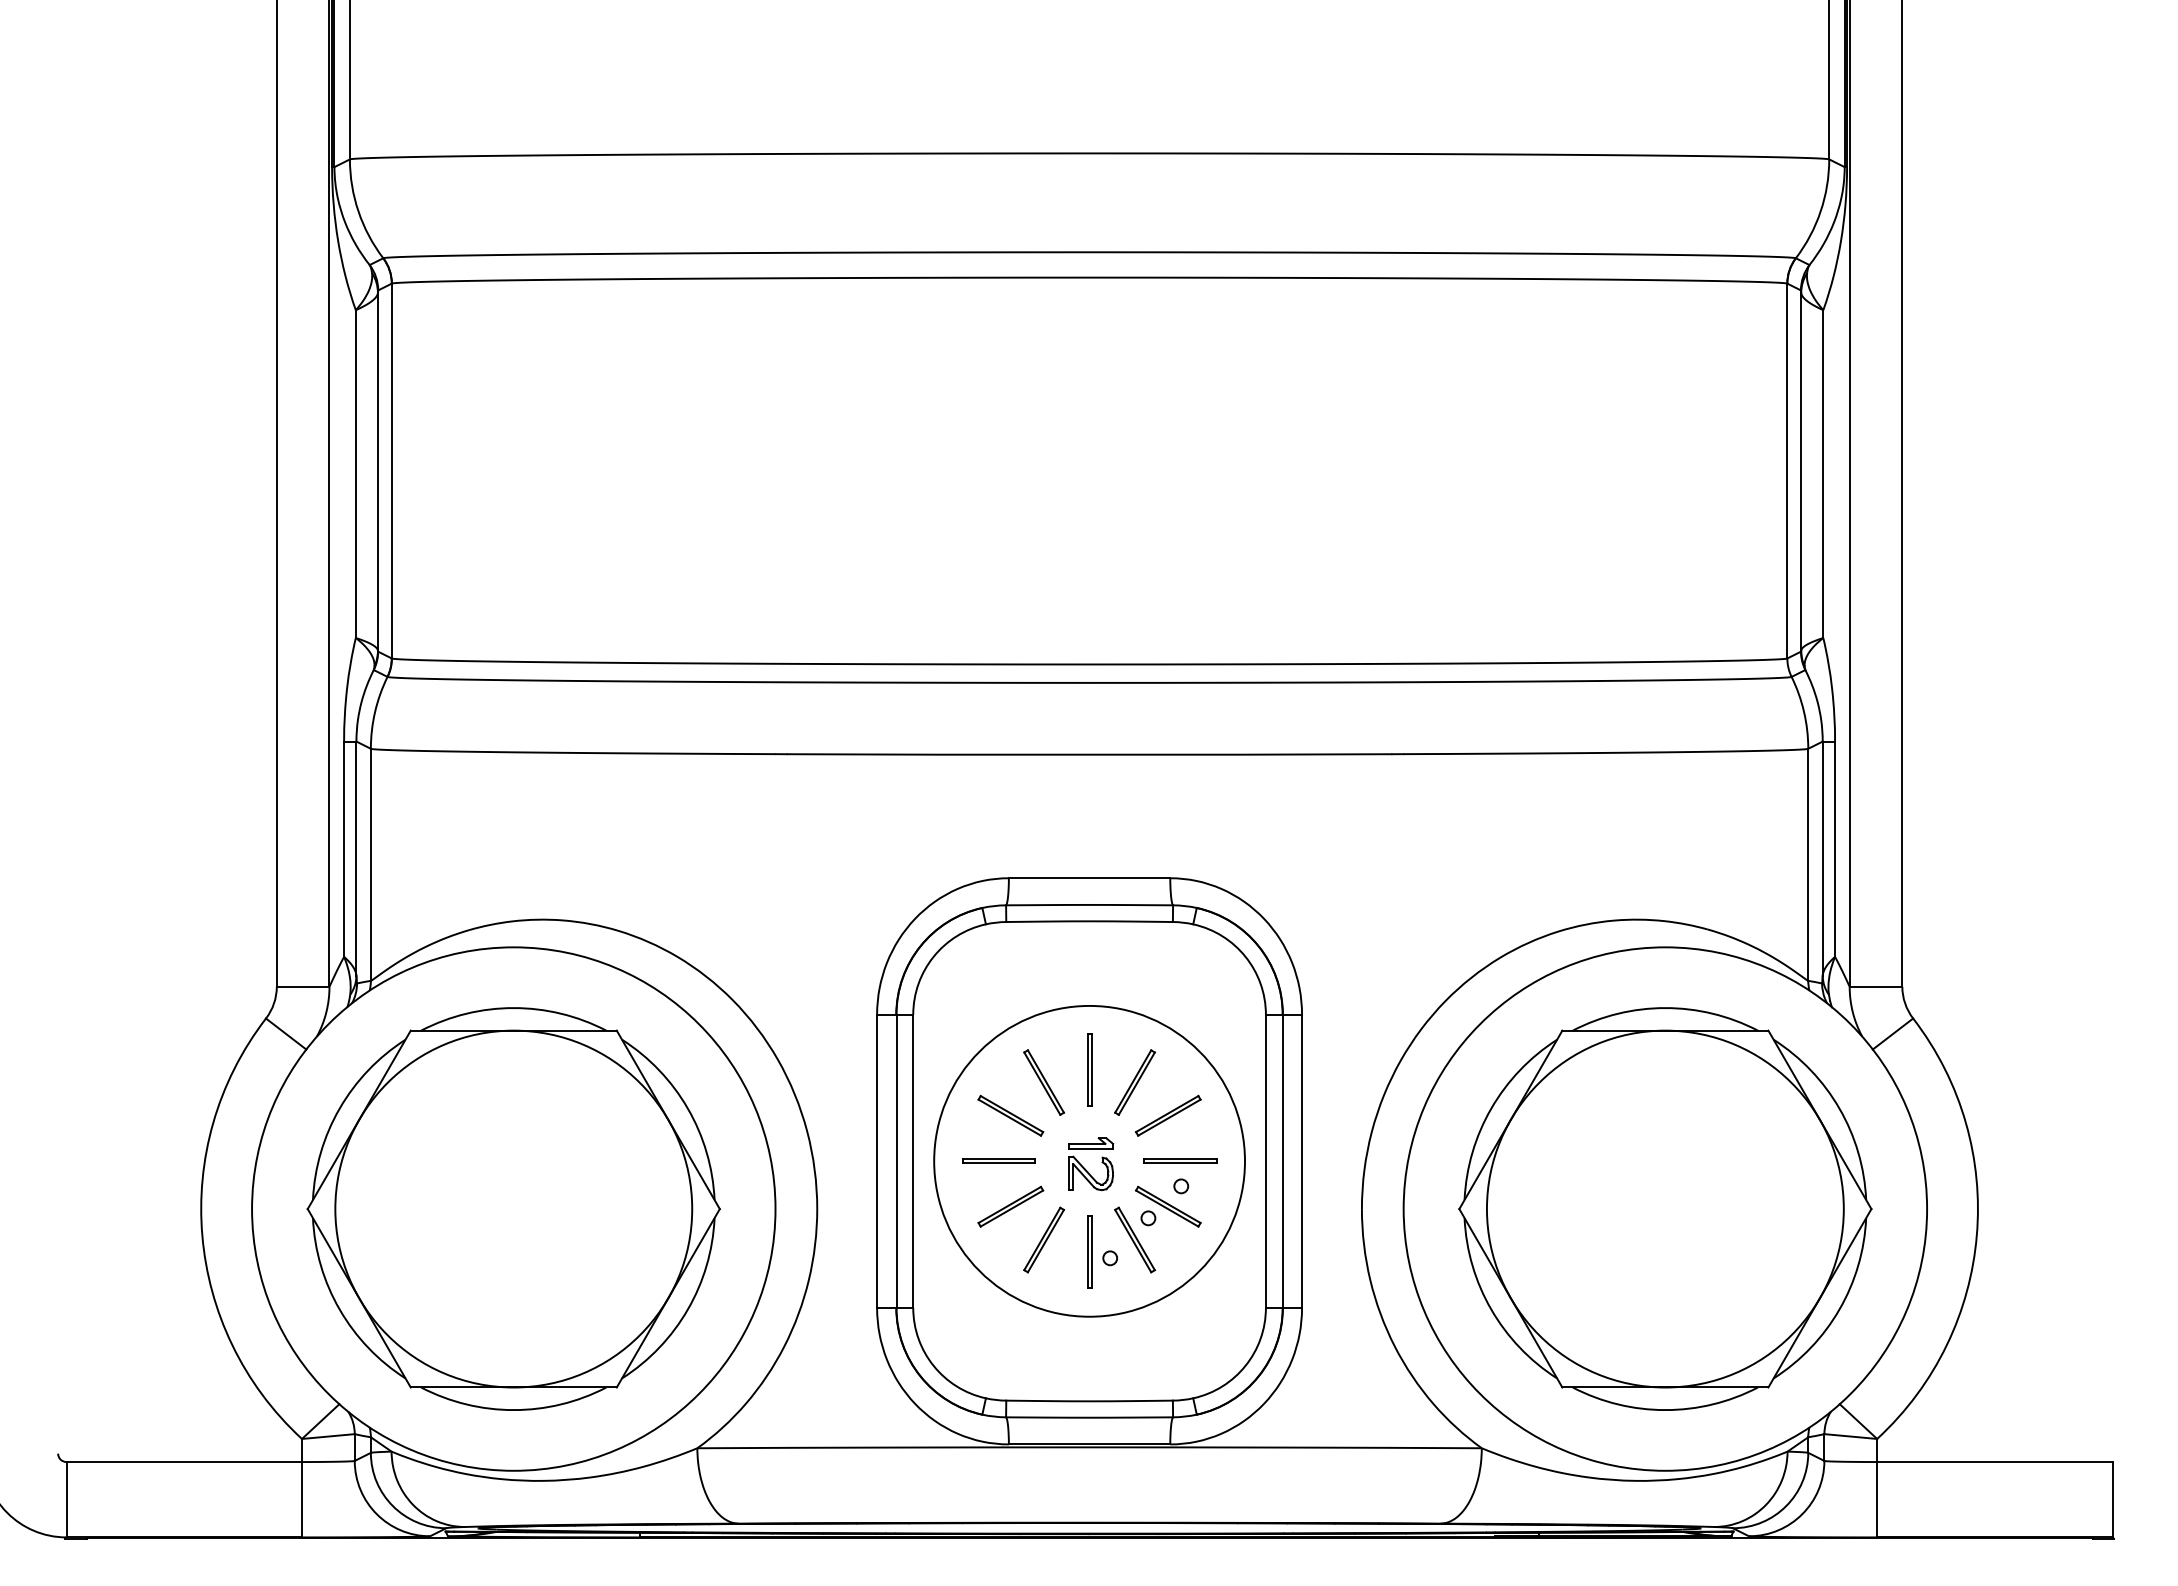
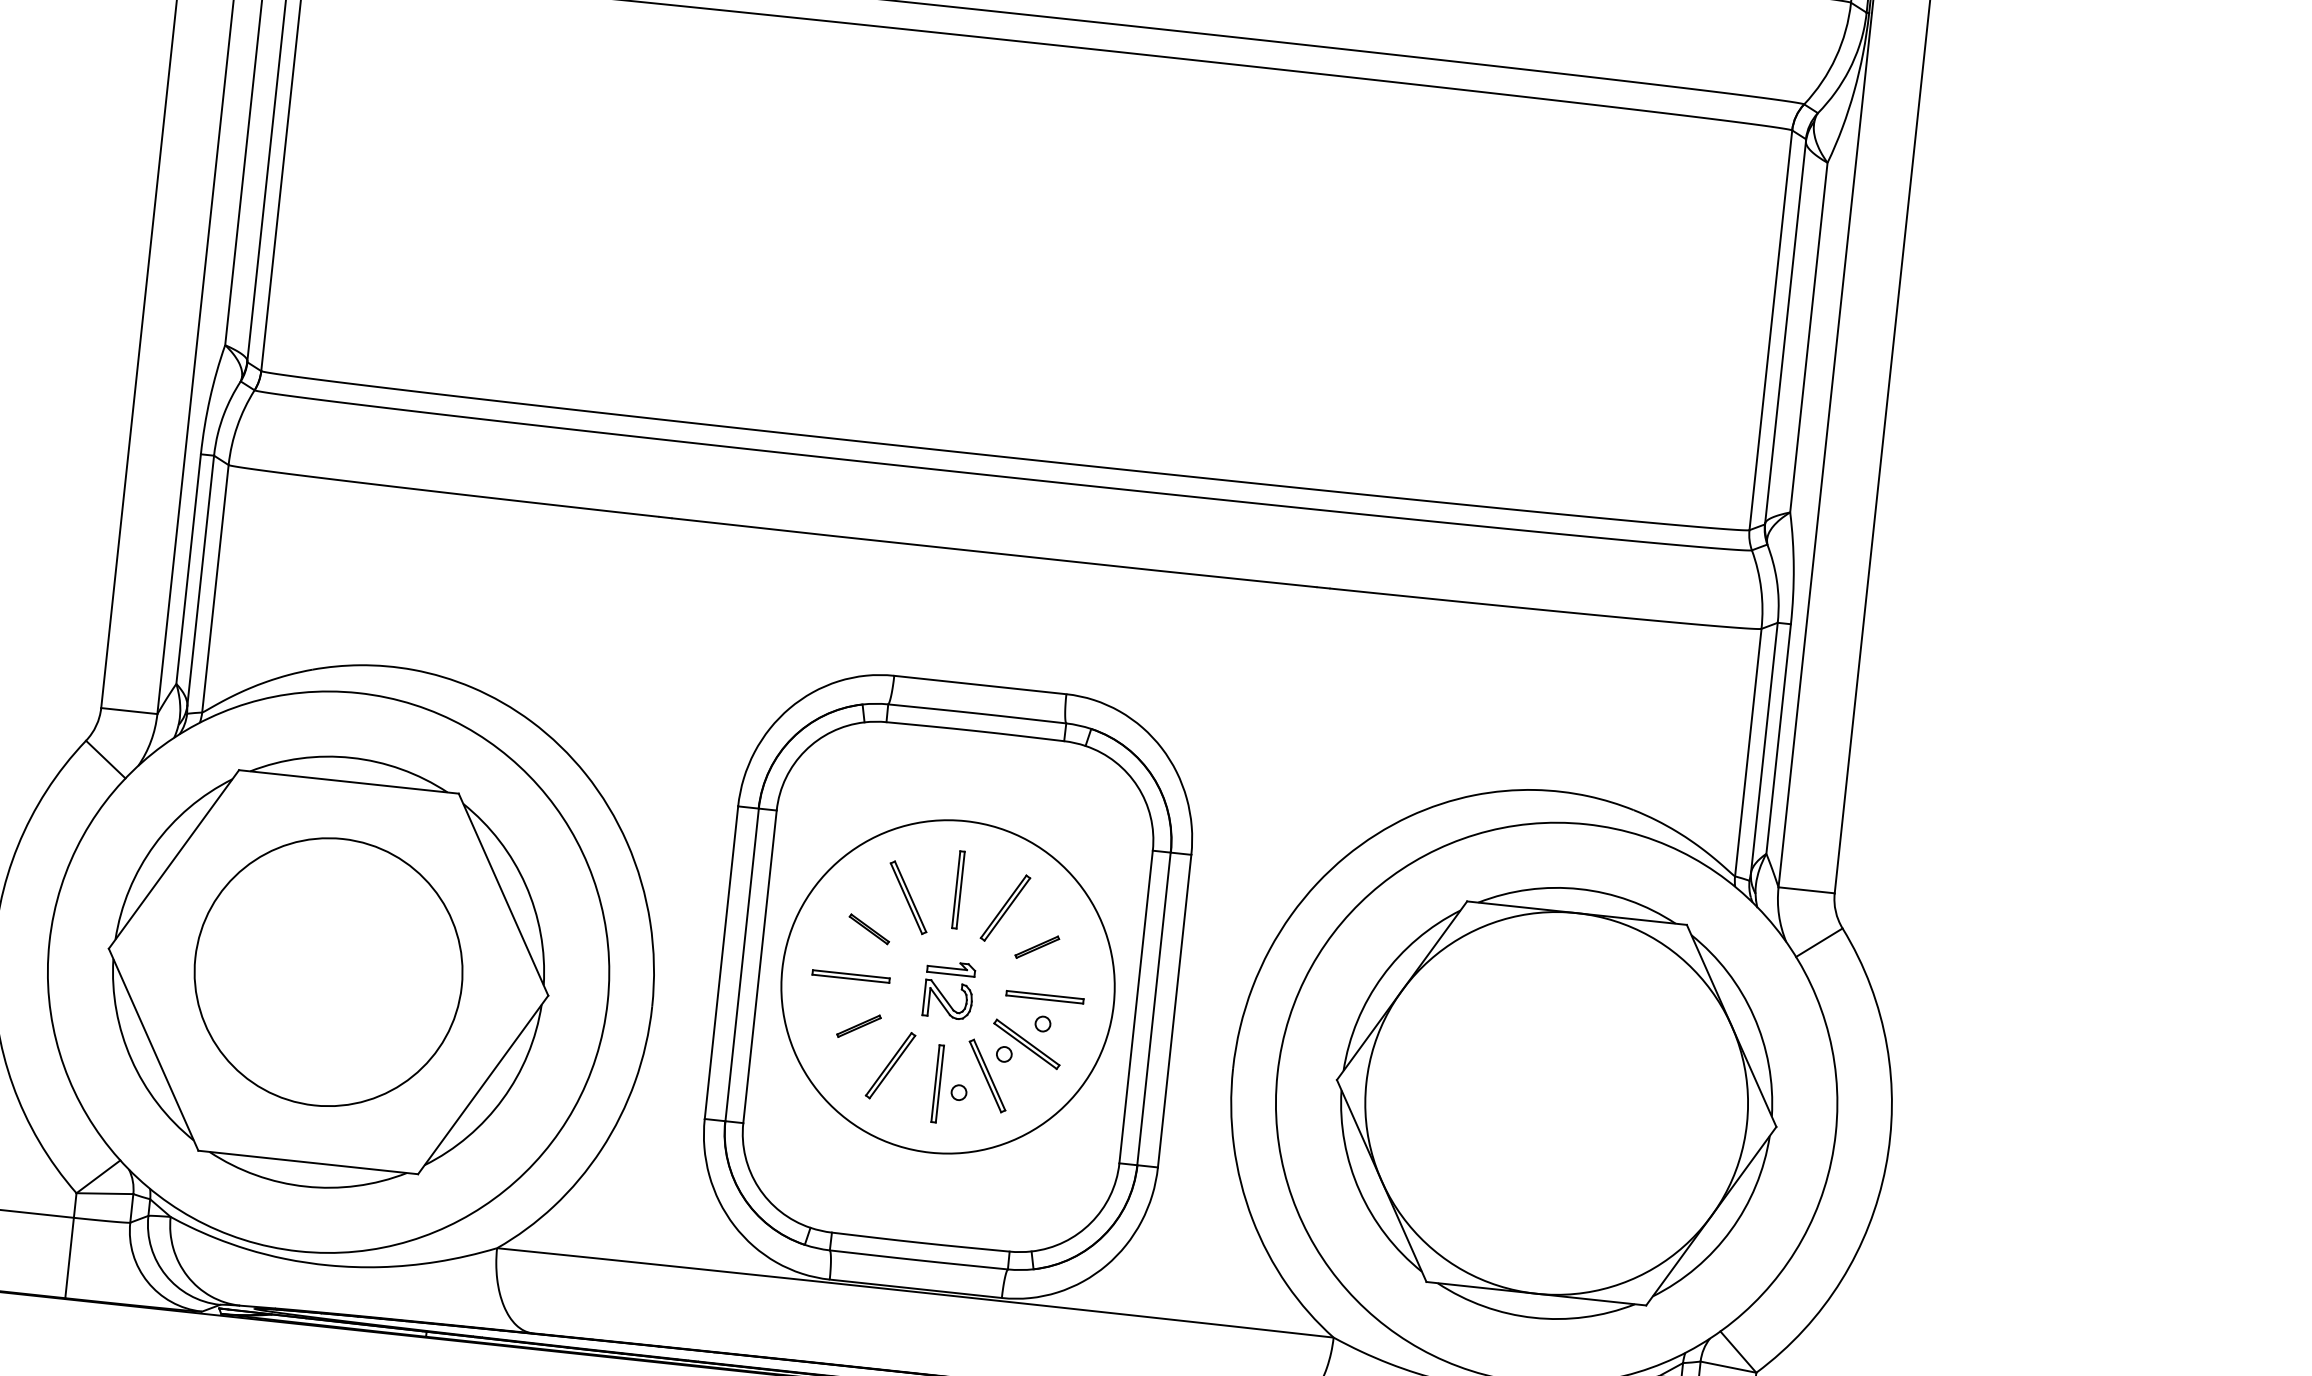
part: (1010, 1115) -> (868, 929), size x0.6
part: (1168, 1115) -> (1037, 947), size x0.6
part: (1010, 1206) -> (858, 1026), size x0.6
circle: (513, 1208) -> (328, 971), size x0.7

